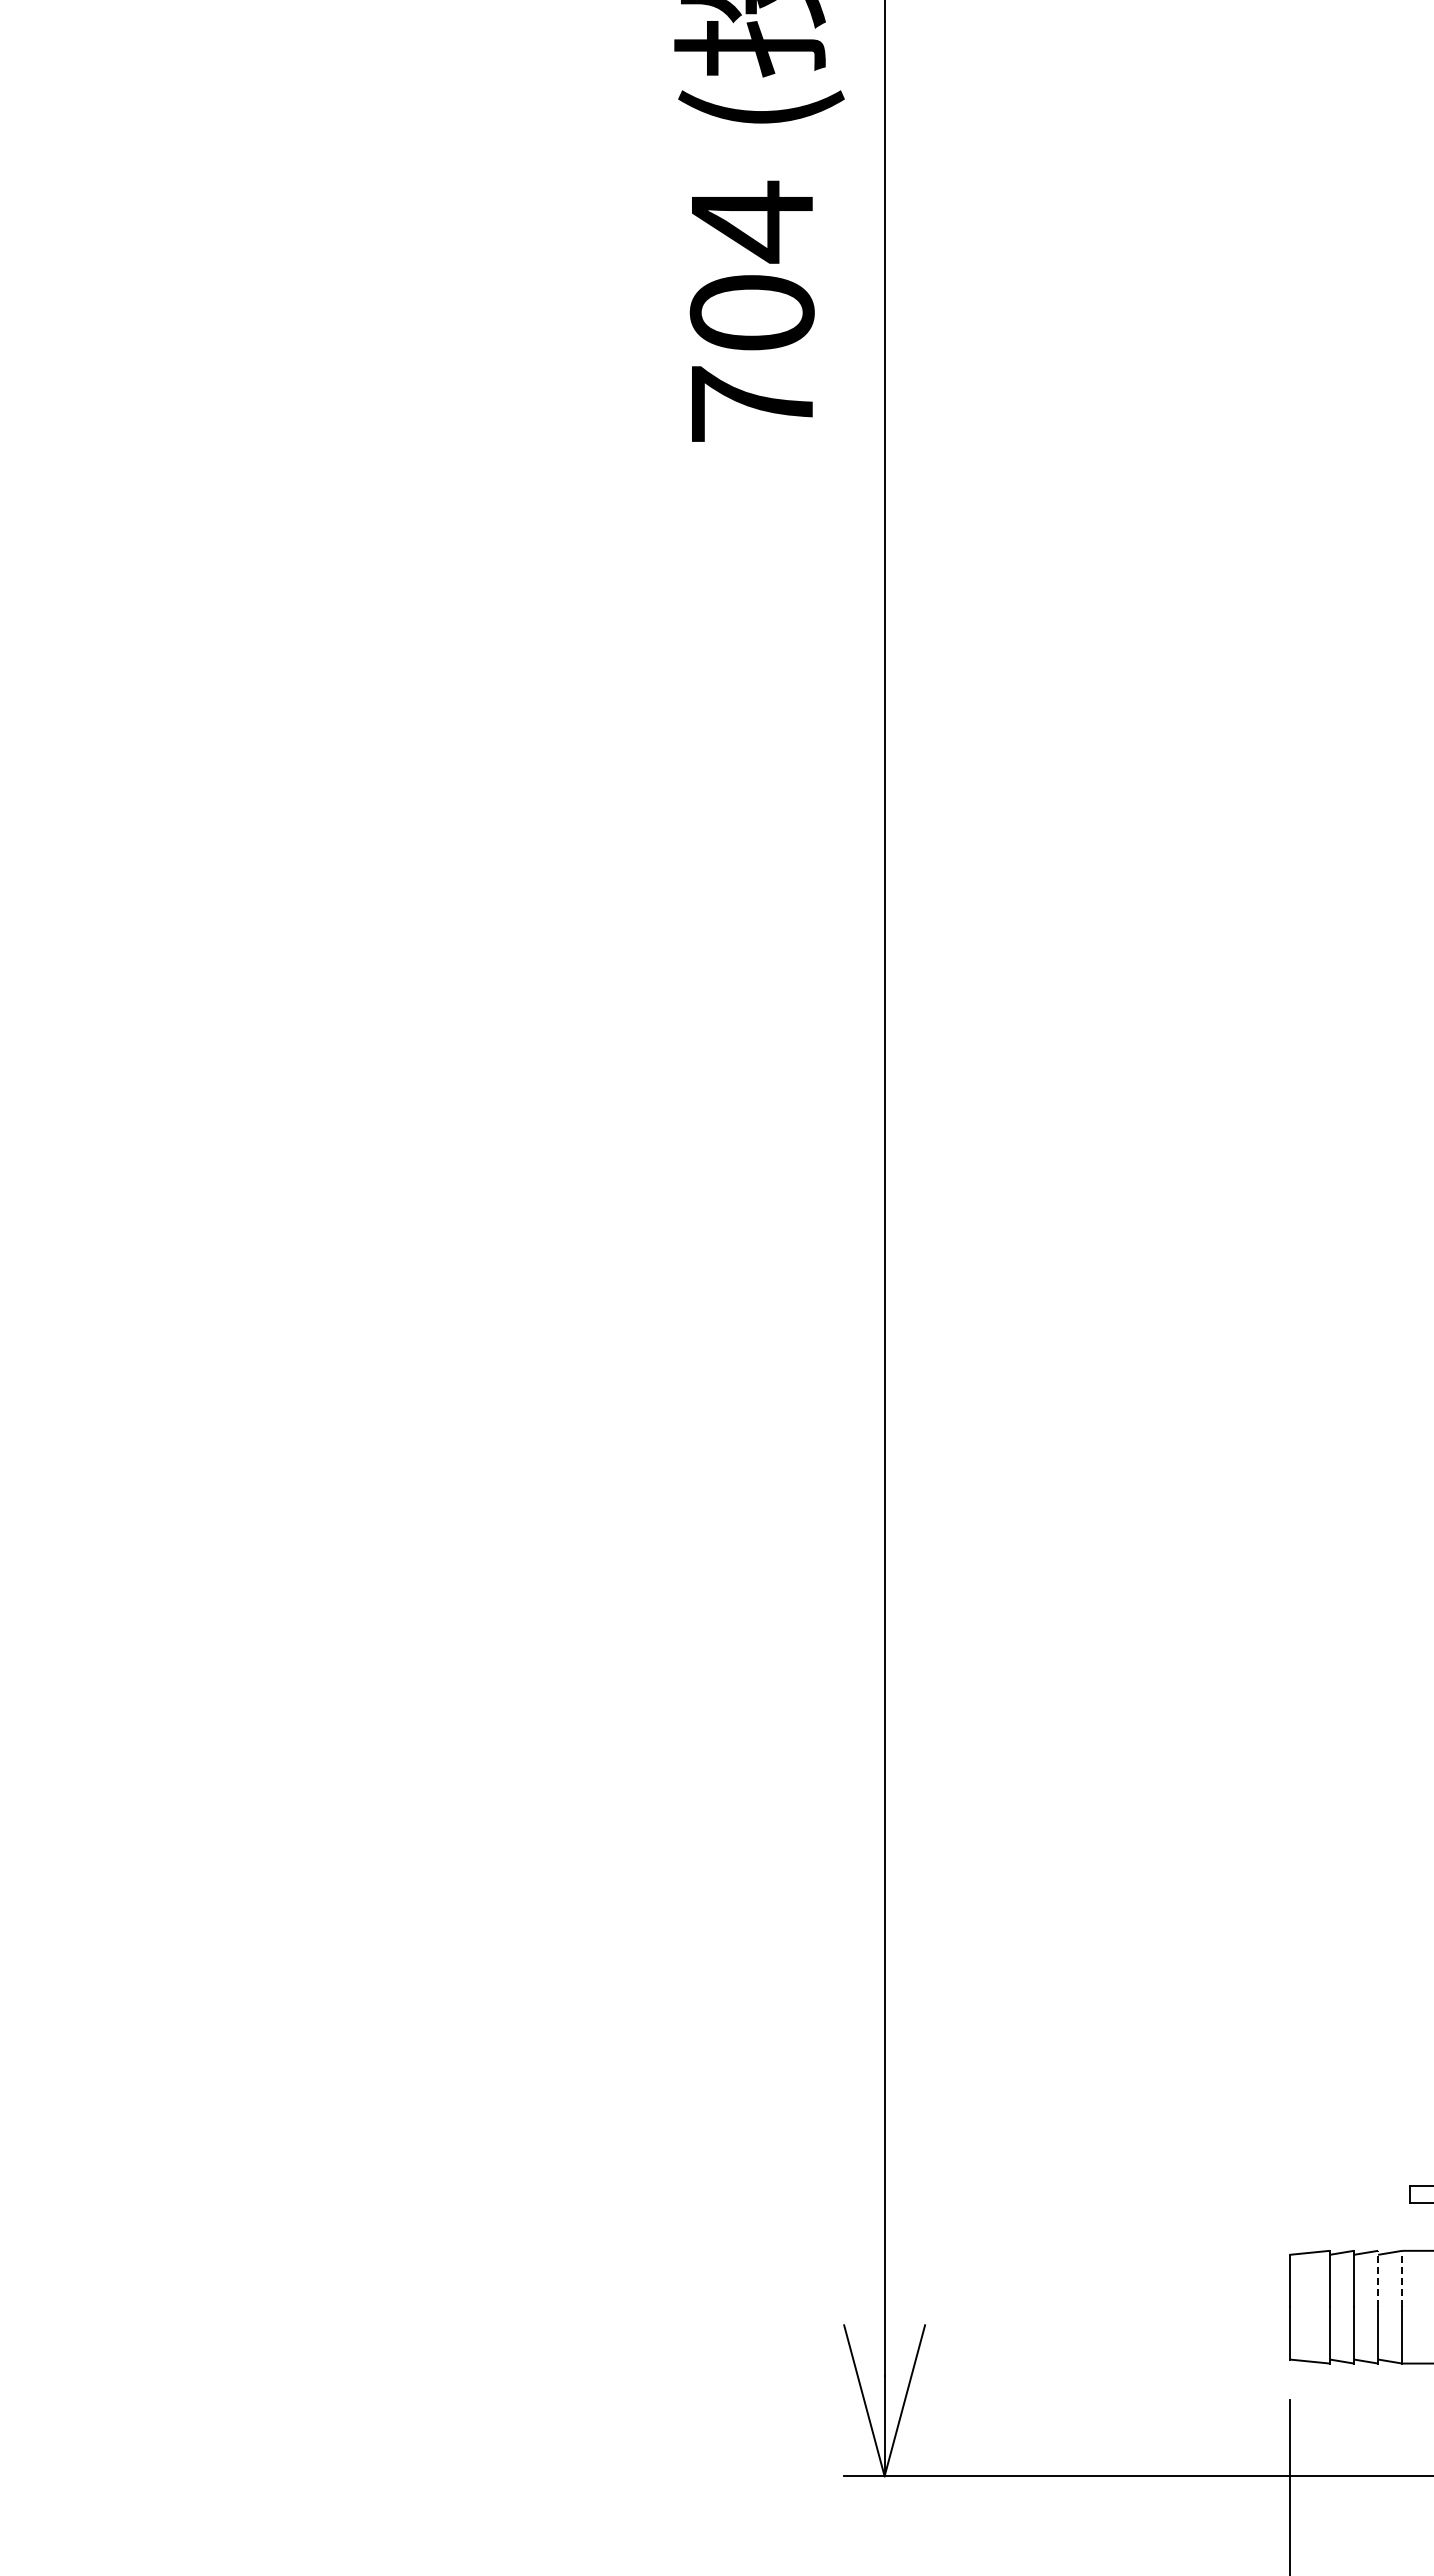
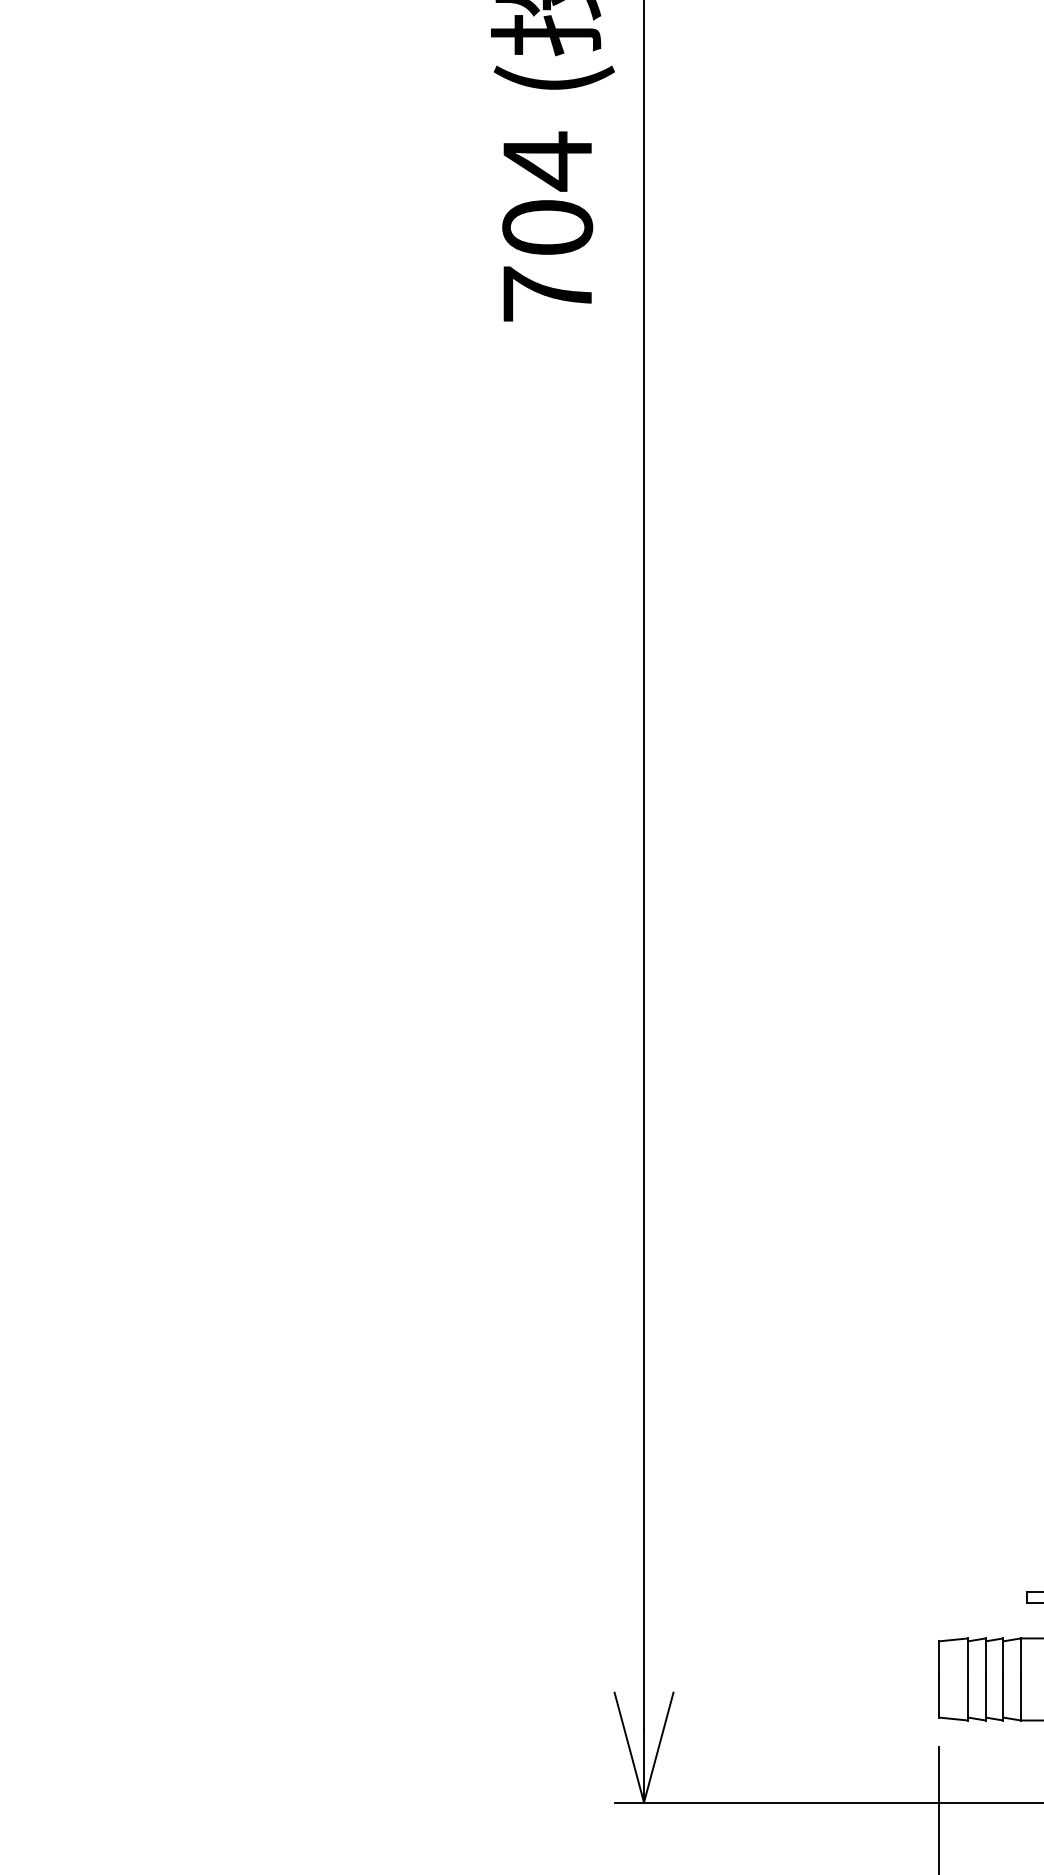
line: (1378, 2278) -> (1003, 1658), dashed -> solid
line: (1402, 2278) -> (1021, 1658), dashed -> solid

